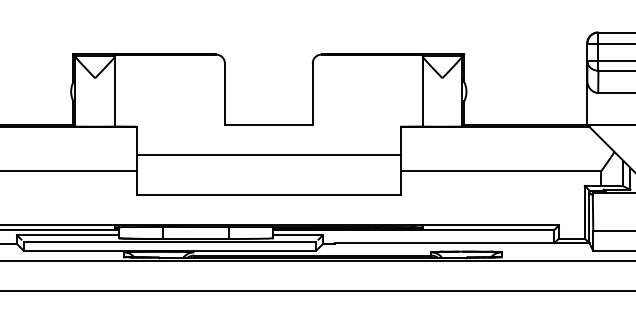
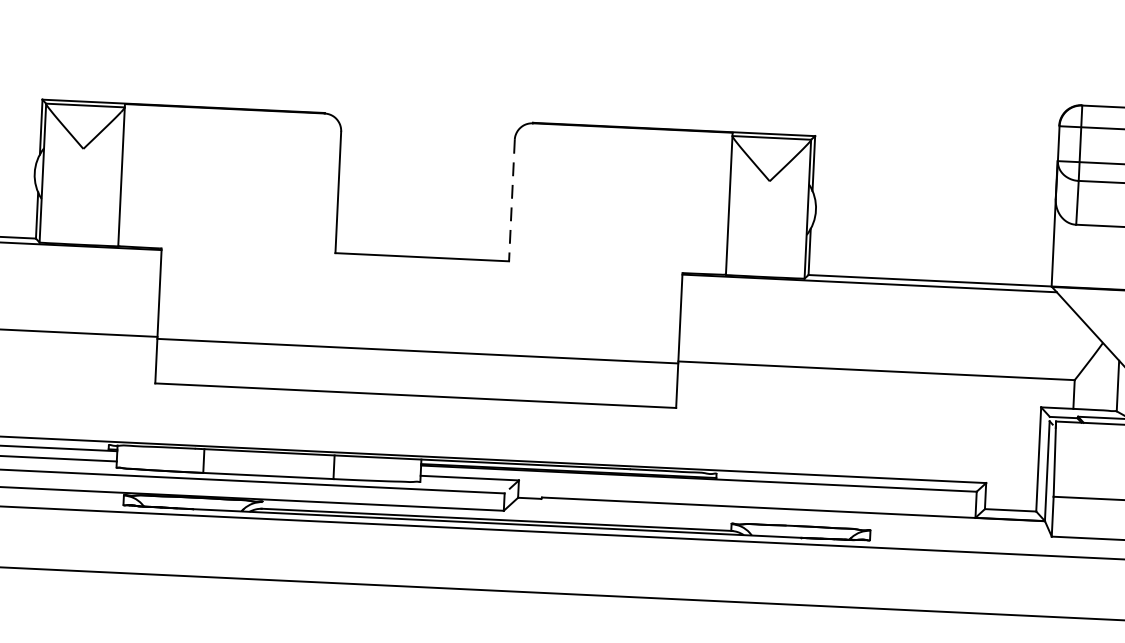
line: (312, 94) -> (511, 201), solid -> dashed
line: (268, 155) -> (417, 351), moved

